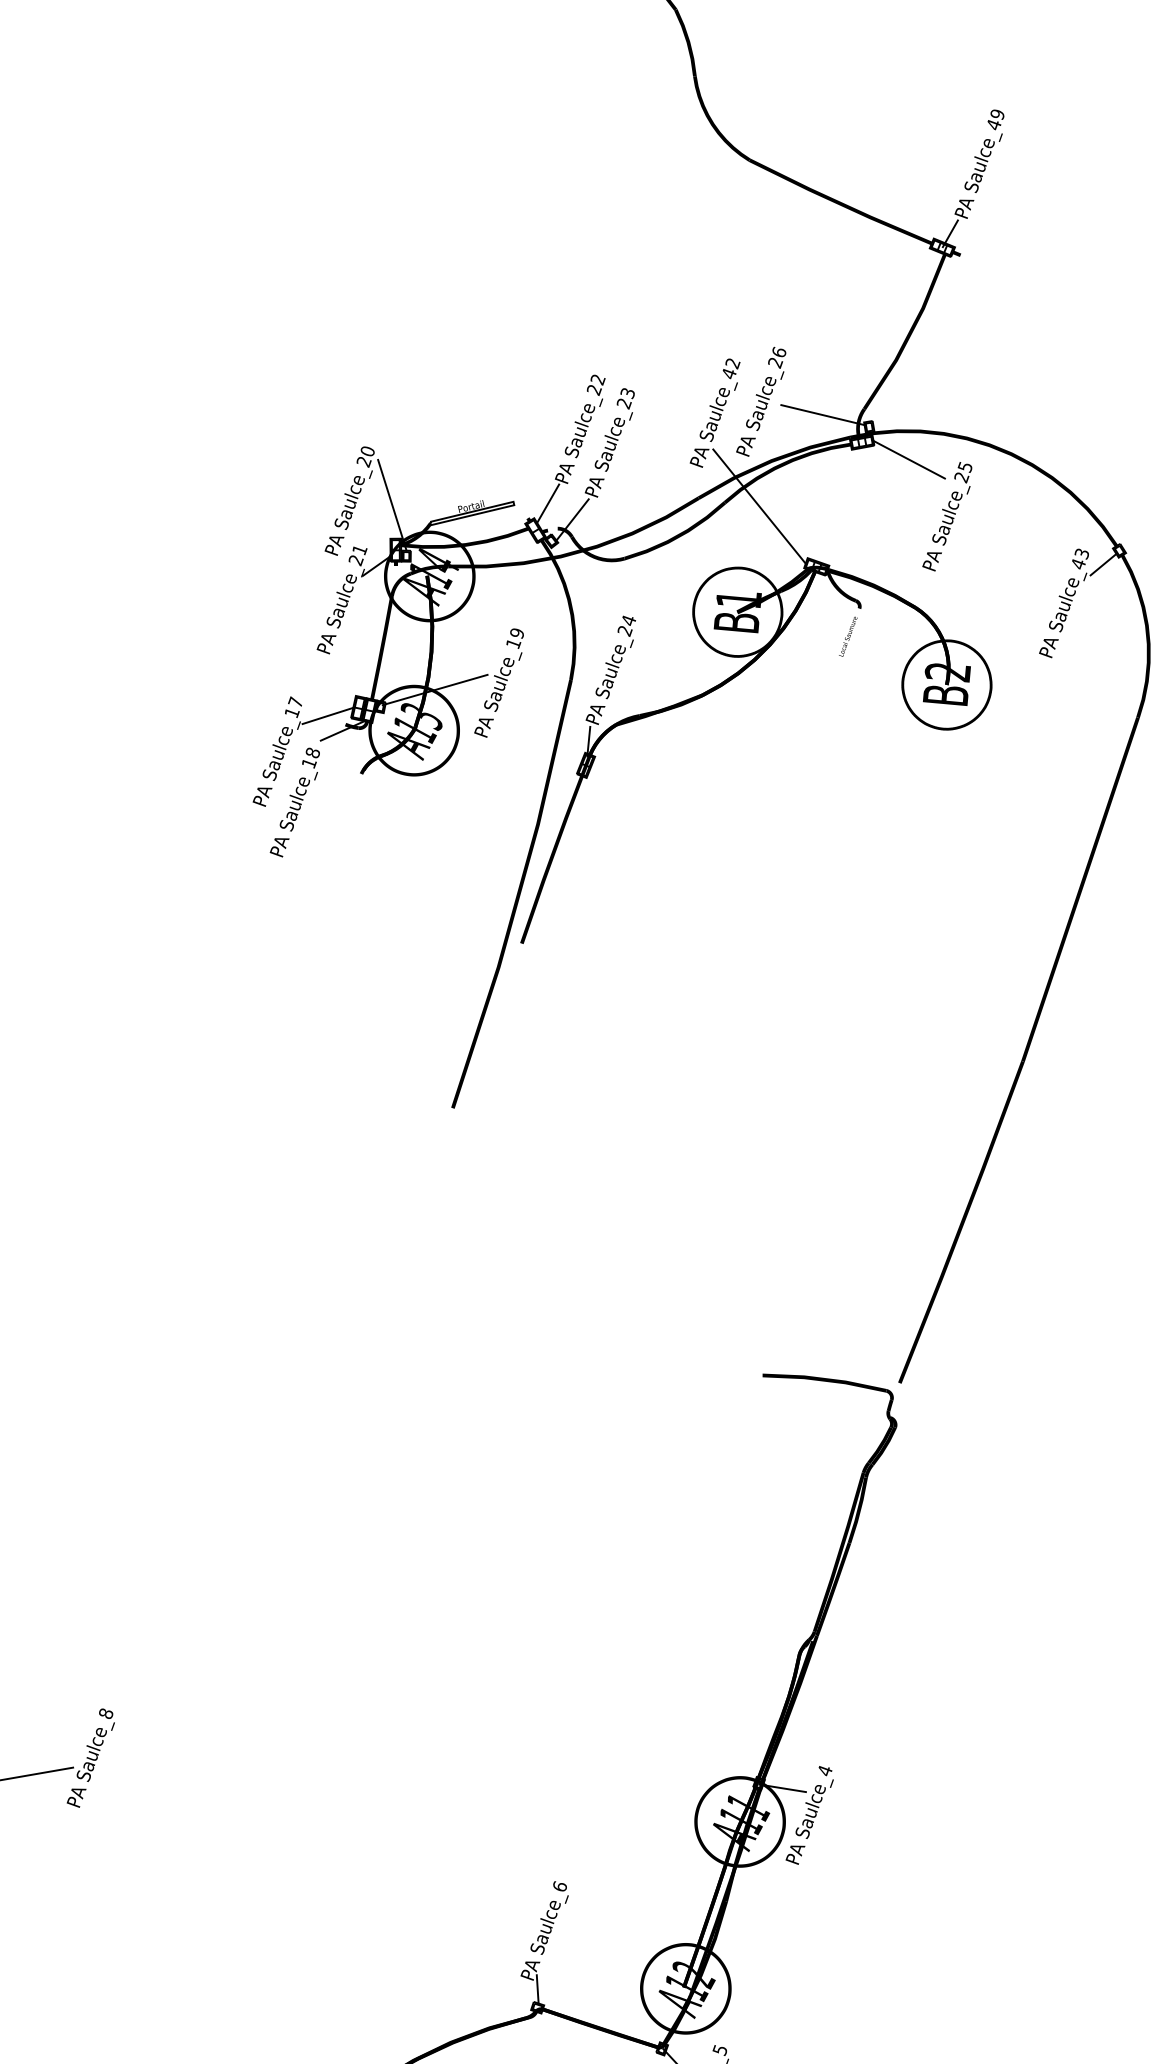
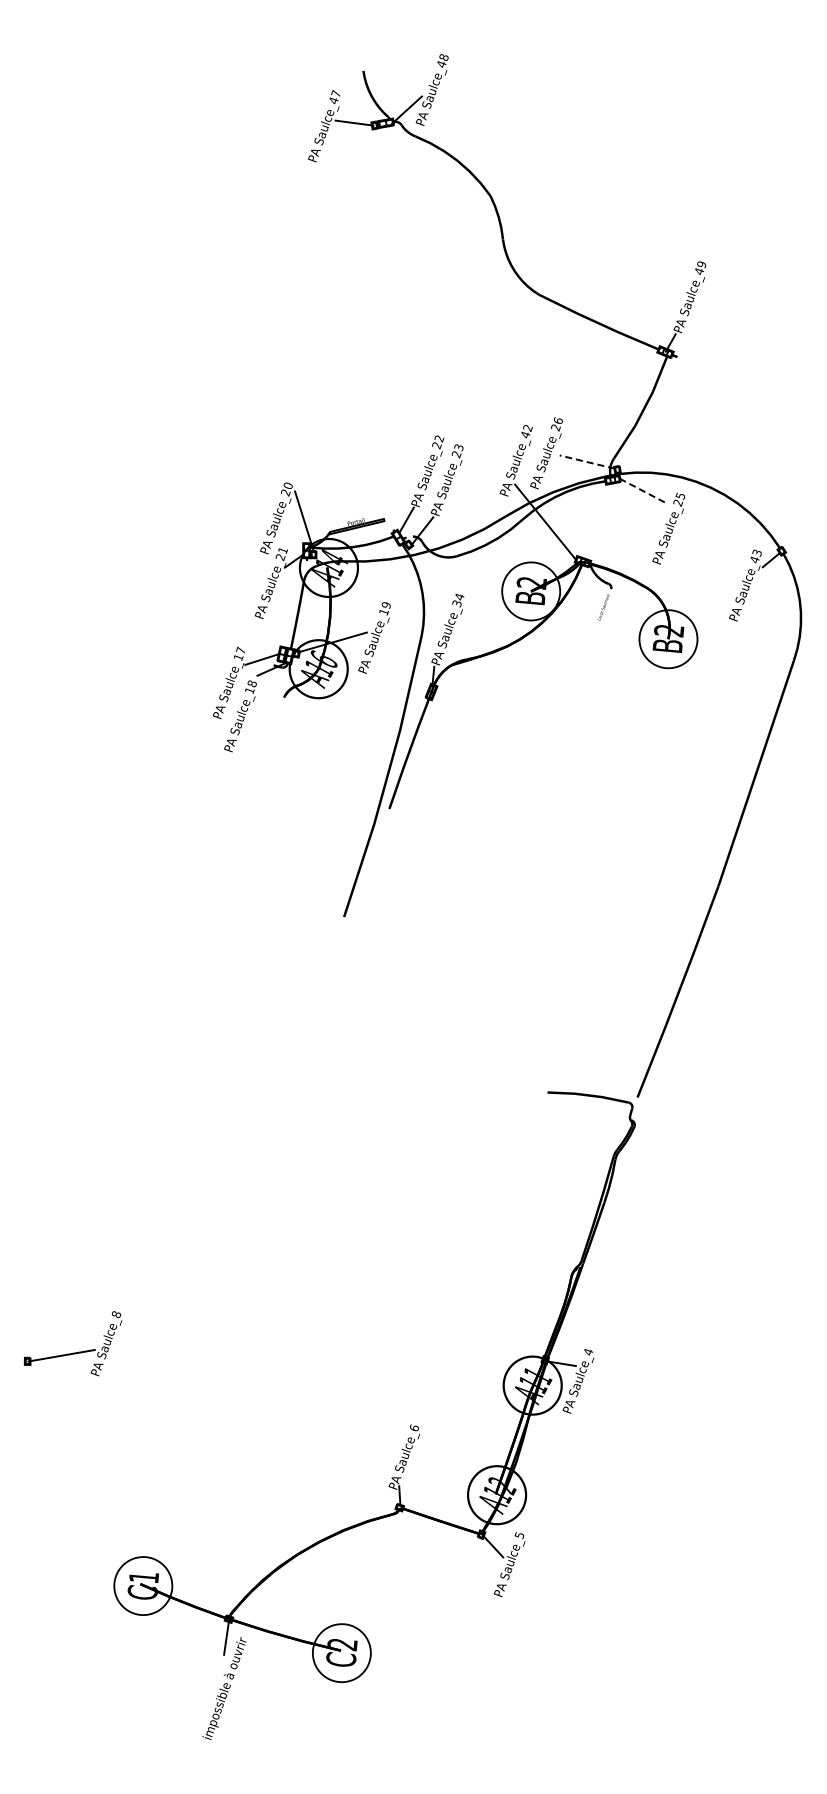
line: (822, 414) -> (586, 461), solid -> dashed
line: (908, 459) -> (643, 491), solid -> dashed
text: (738, 600) -> (531, 583), B1 -> B2
text: (625, 630) -> (457, 603), Saulce_24 -> Saulce_34
text: (421, 715) -> (323, 659), A13 -> A16

